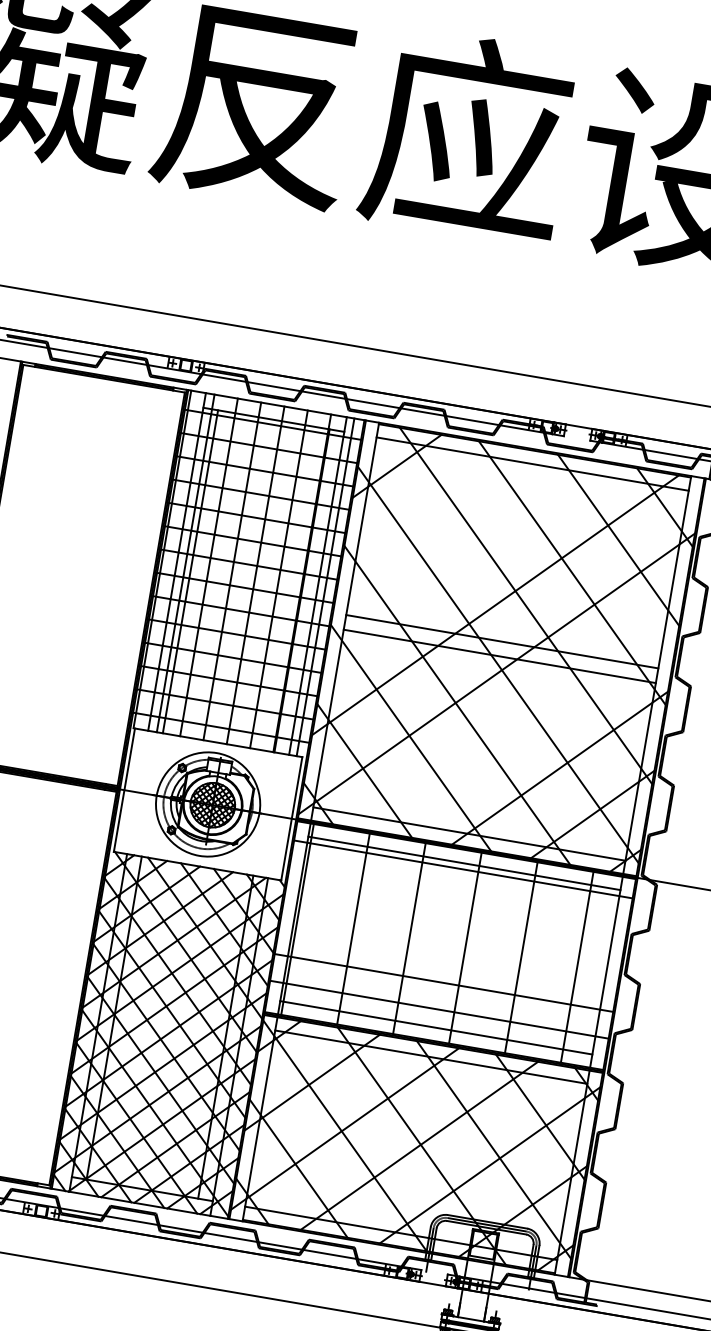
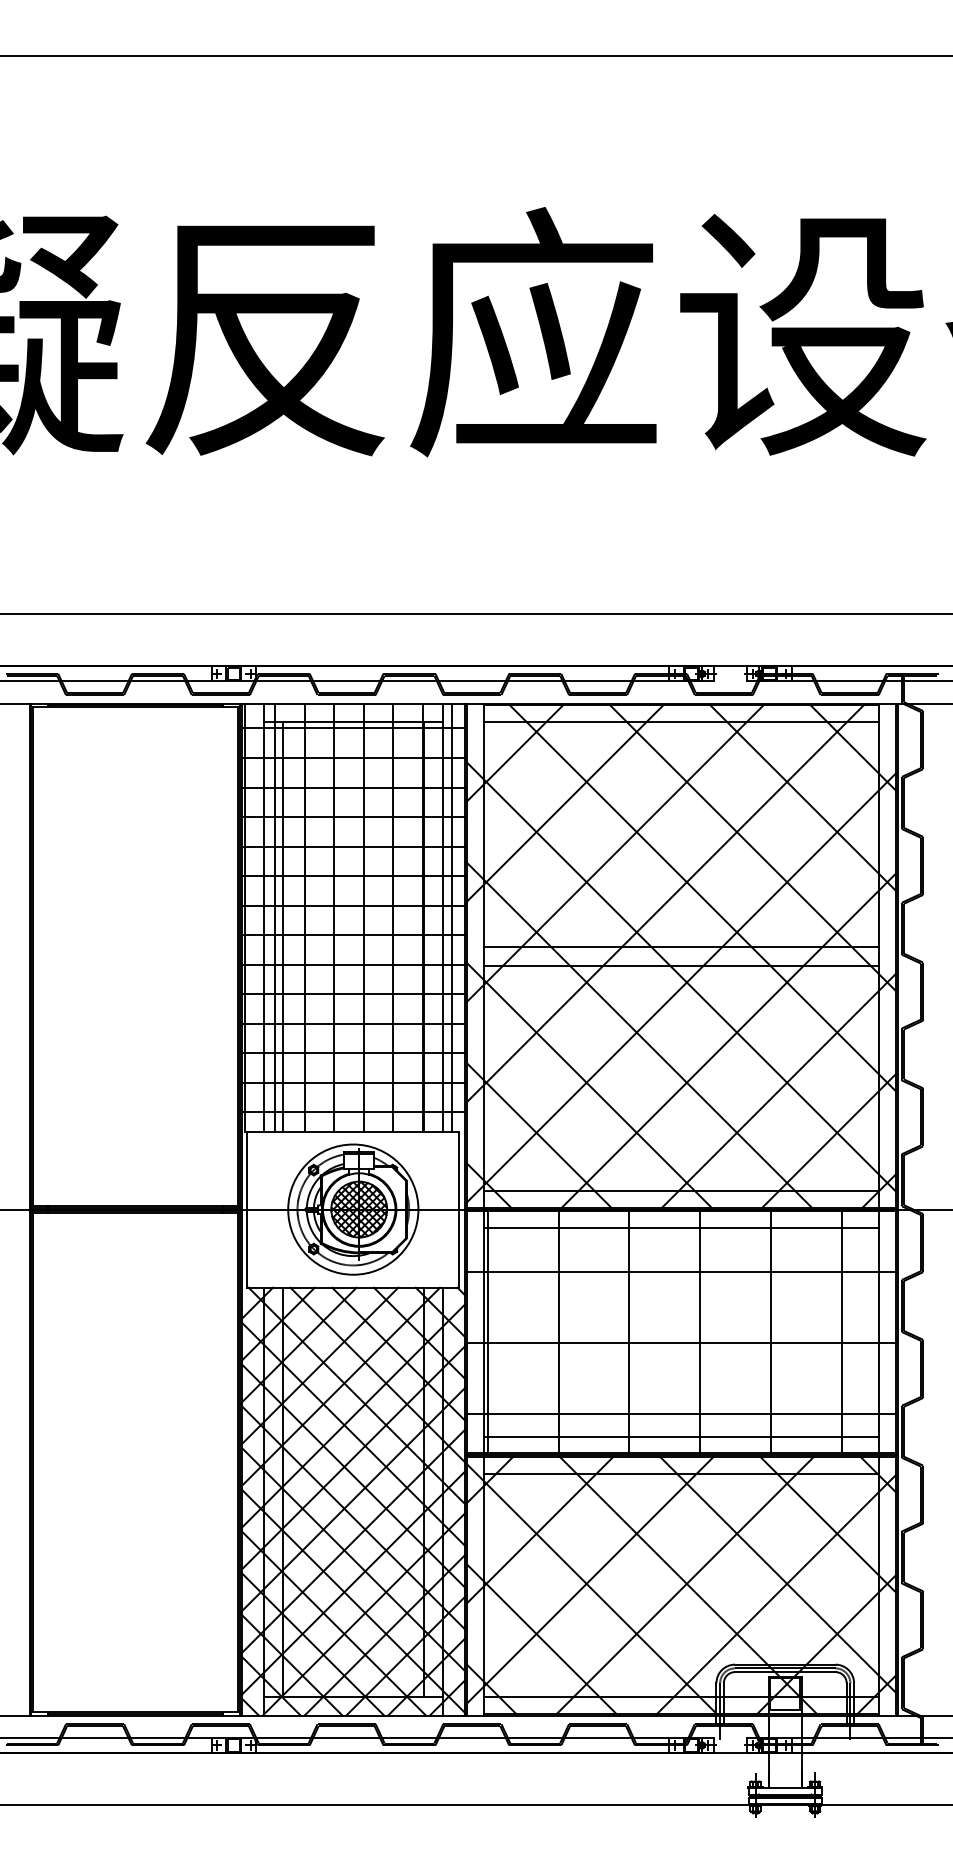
line: (429, 512) -> (564, 803), added
line: (462, 558) -> (614, 853), added
line: (527, 721) -> (728, 1040), added
line: (462, 869) -> (680, 1271), moved
line: (443, 982) -> (680, 1342), moved

